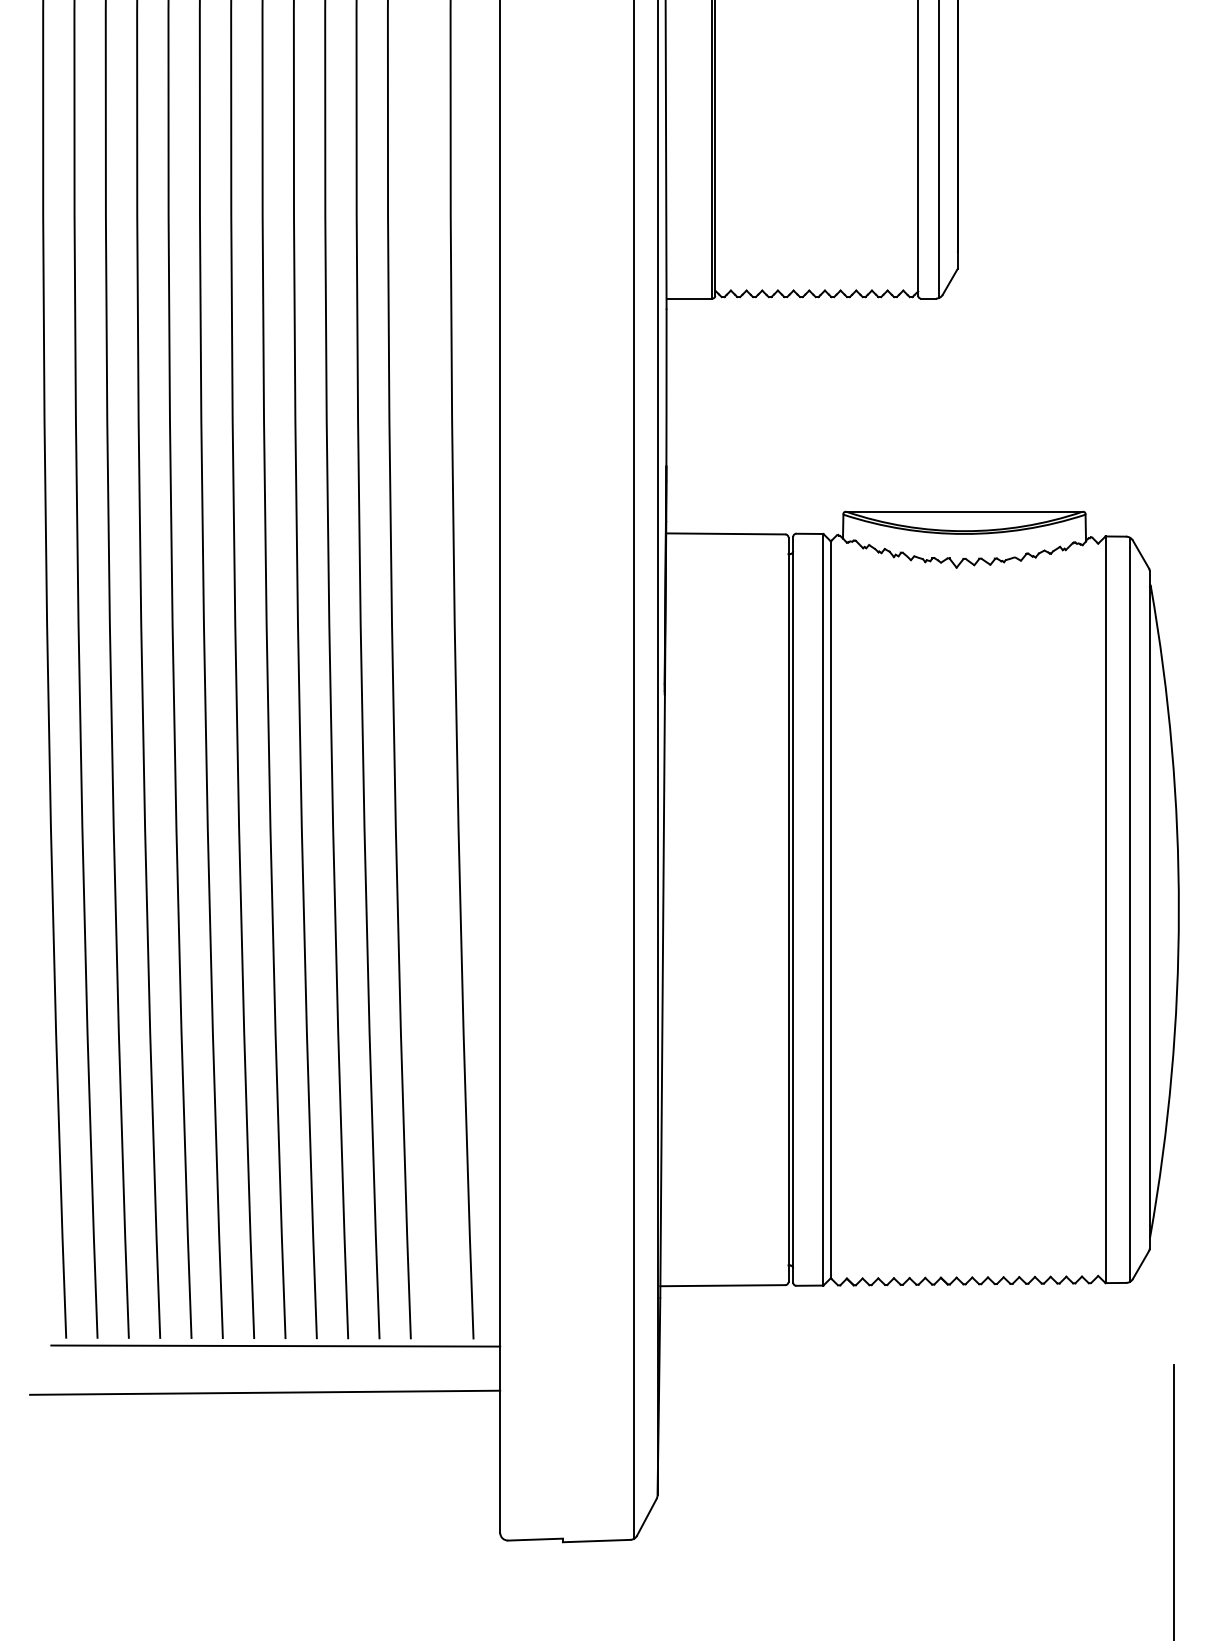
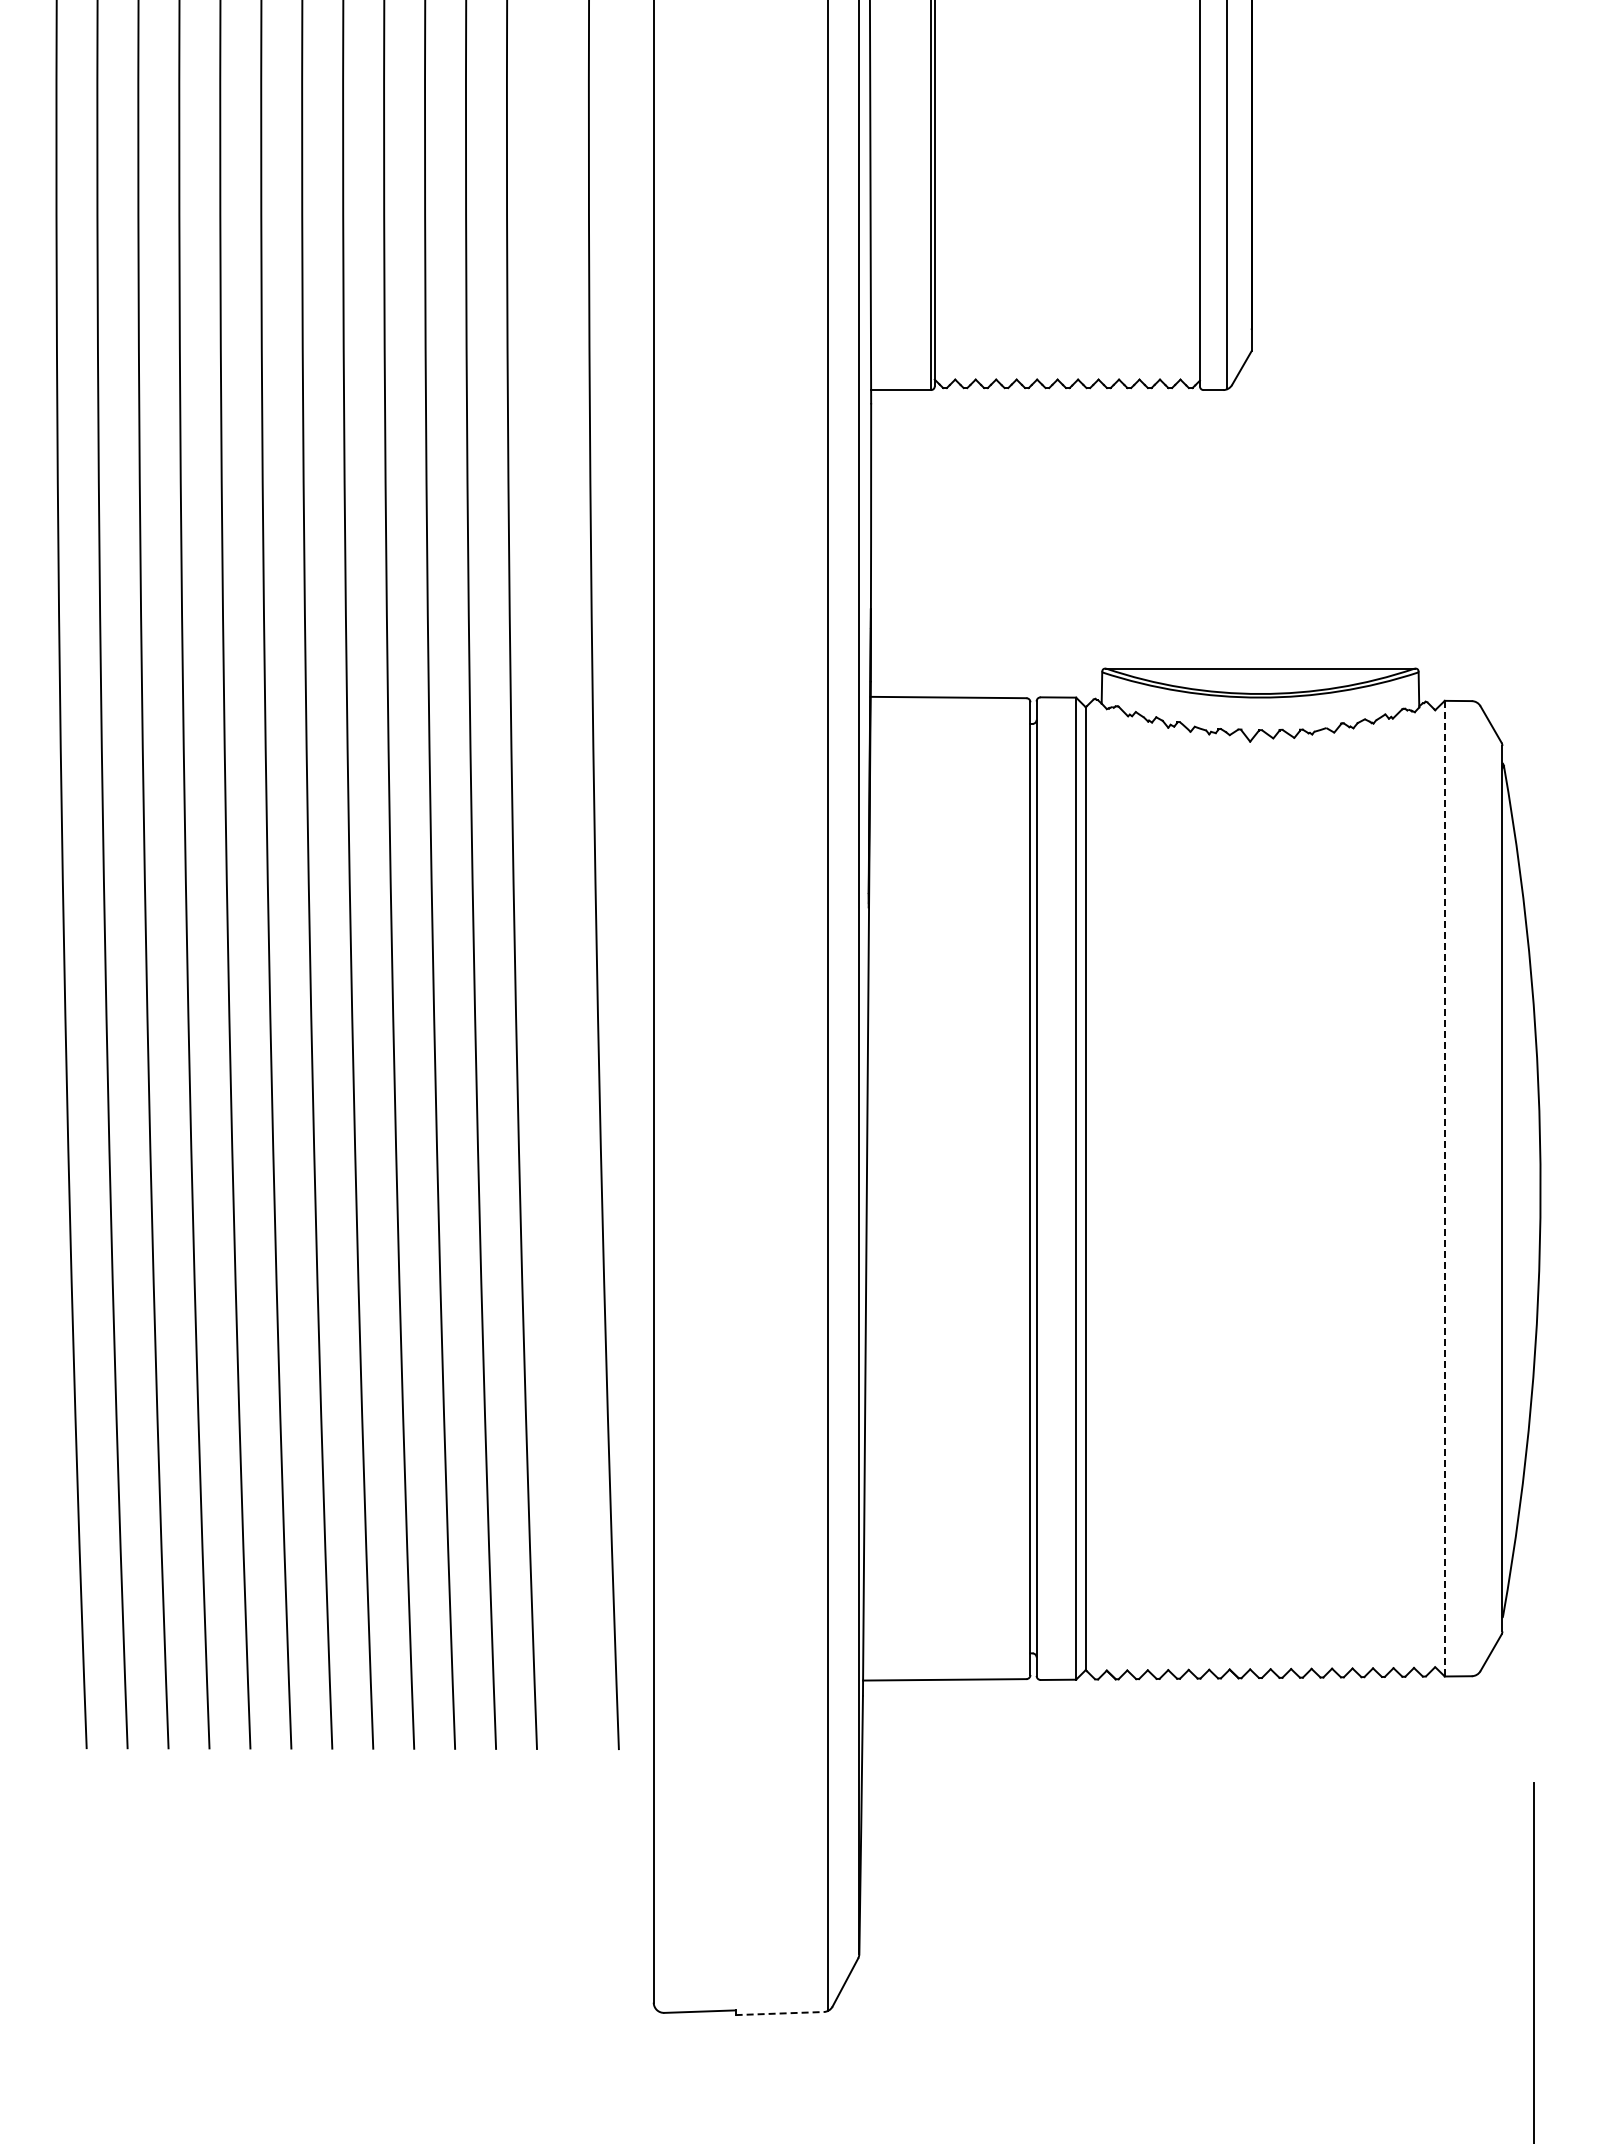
line: (1105, 909) -> (1444, 1188), solid -> dashed
line: (1129, 909) -> (1476, 1188), removed
line: (275, 1345) -> (360, 1758), removed
line: (265, 1392) -> (346, 1819), removed
line: (597, 1541) -> (780, 2013), solid -> dashed

